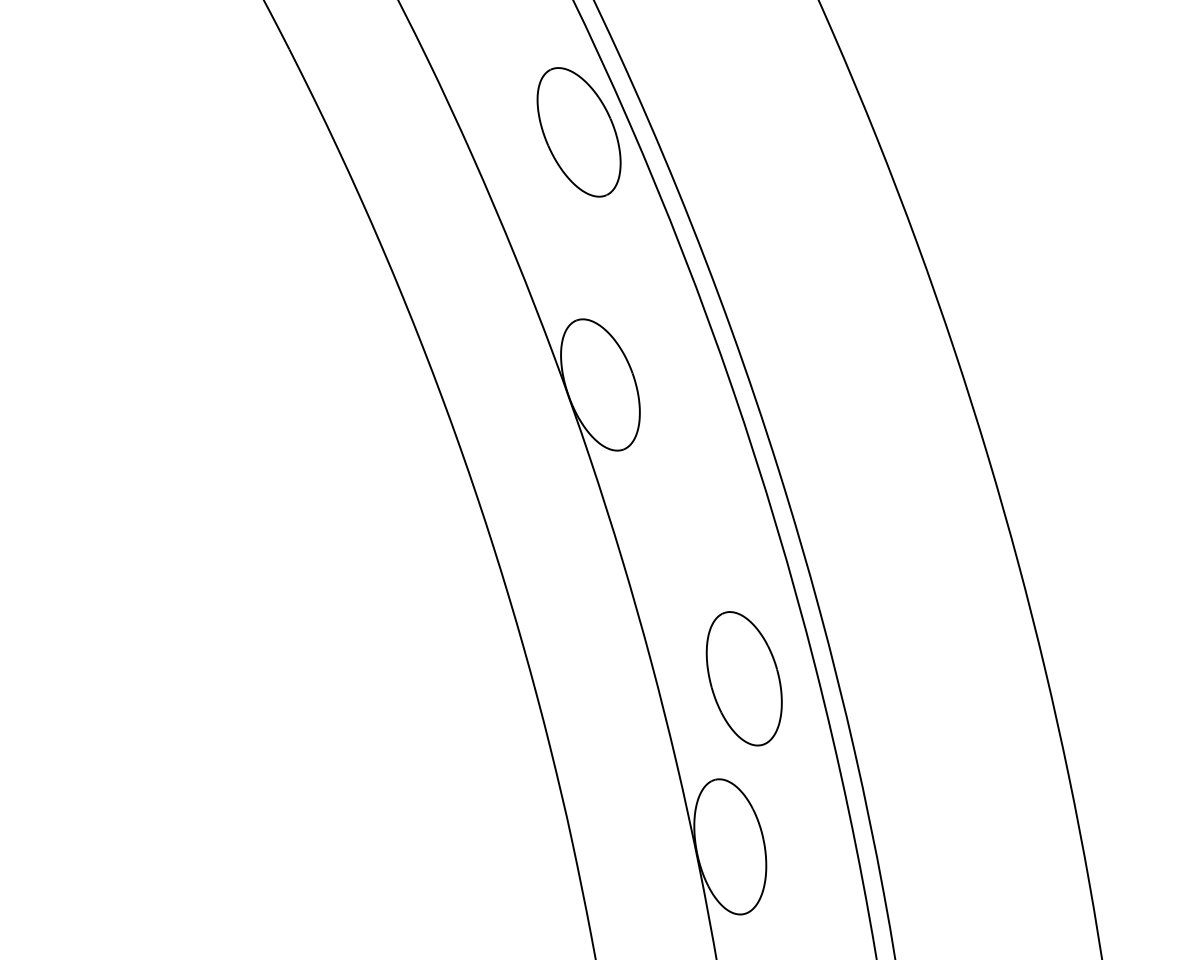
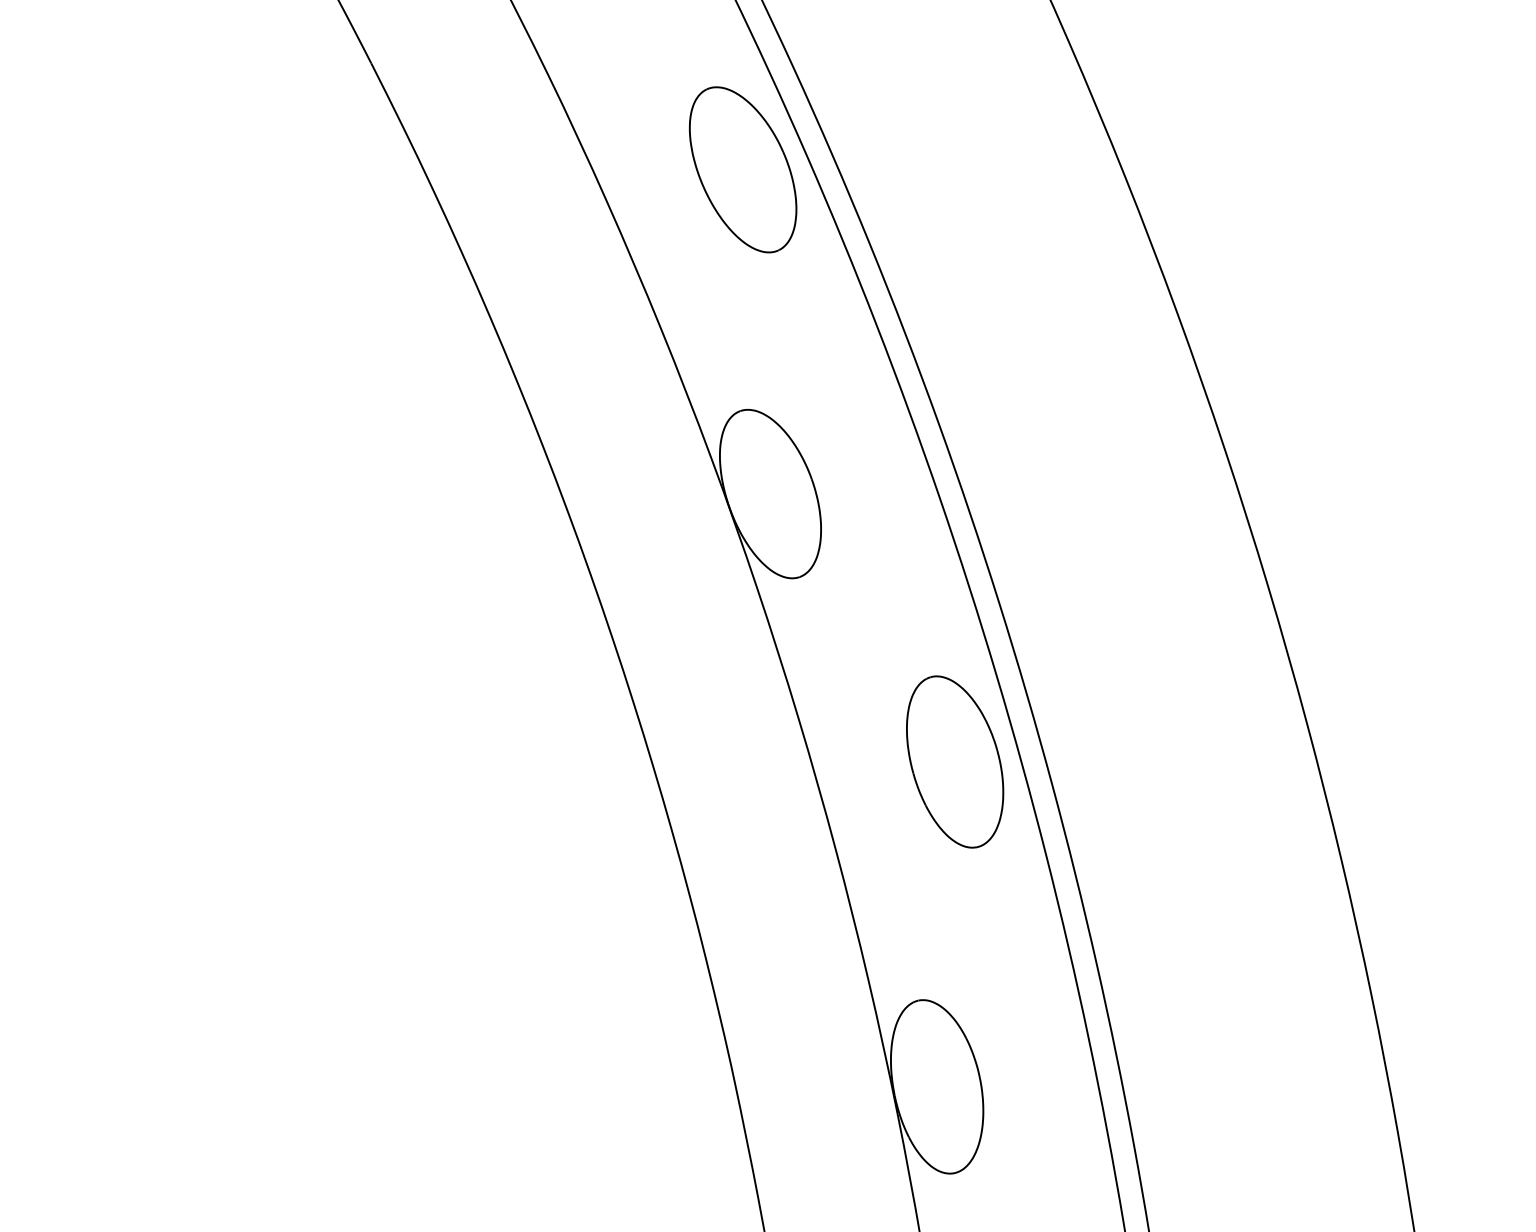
part: (743, 678) -> (954, 761), moved

